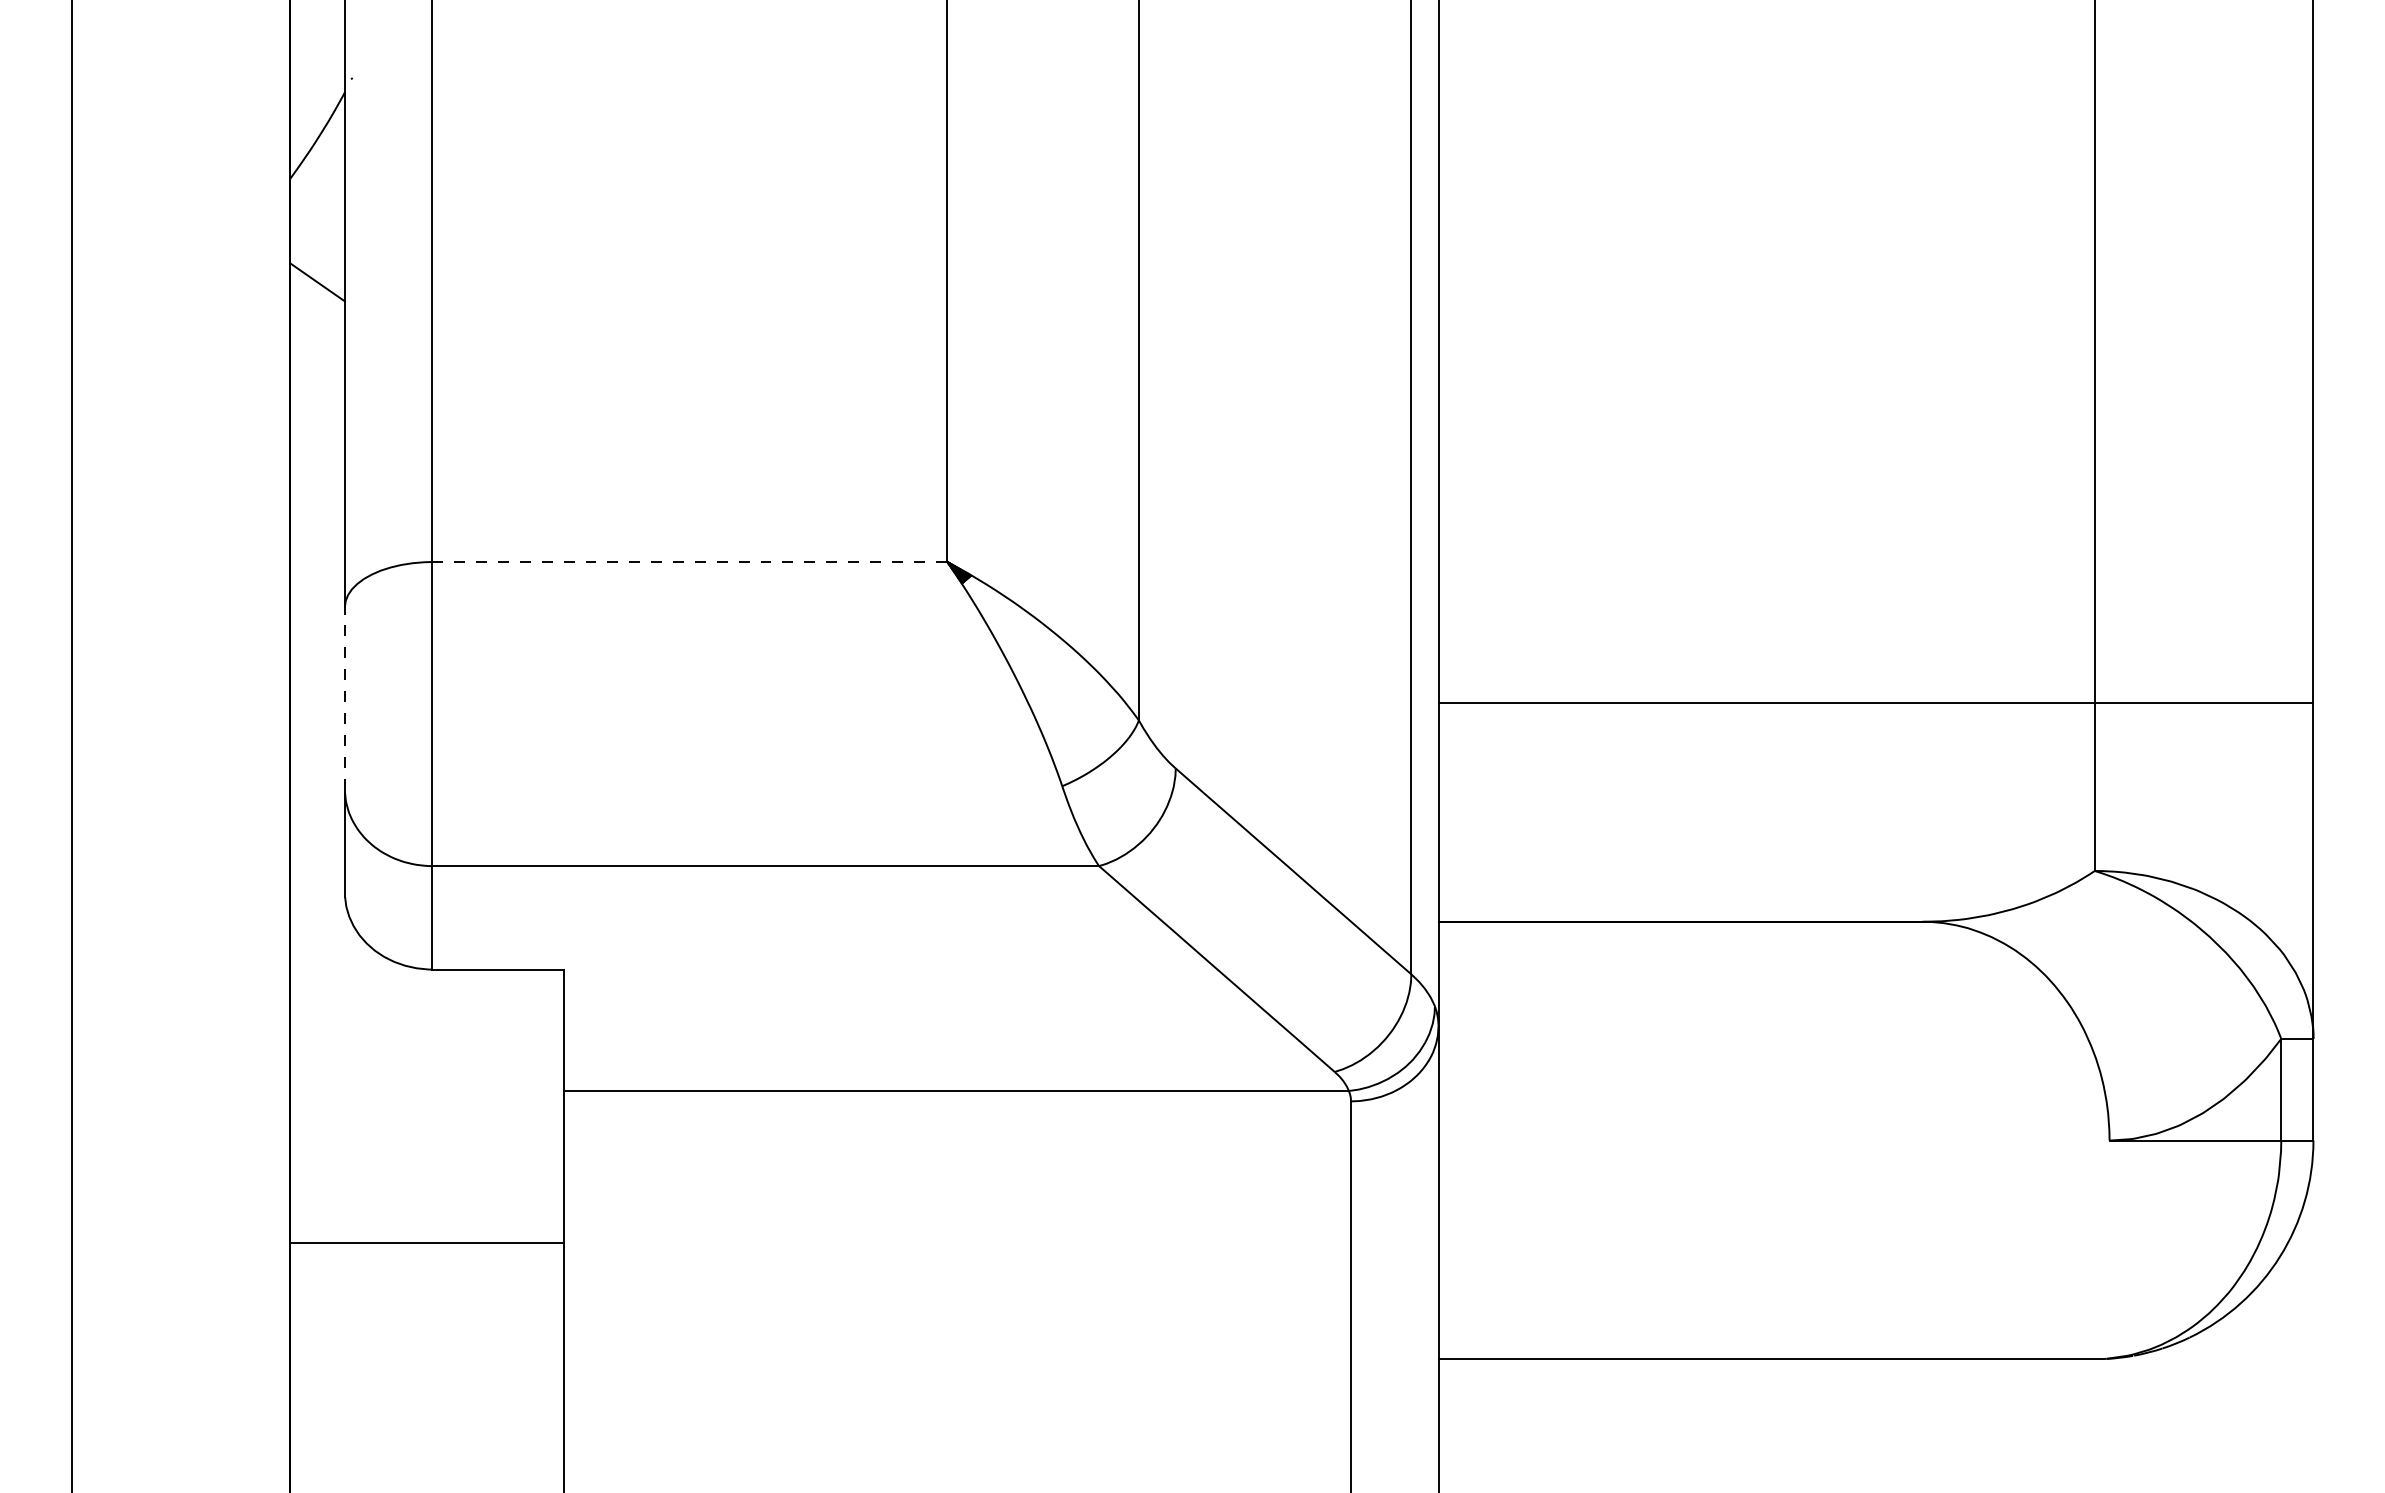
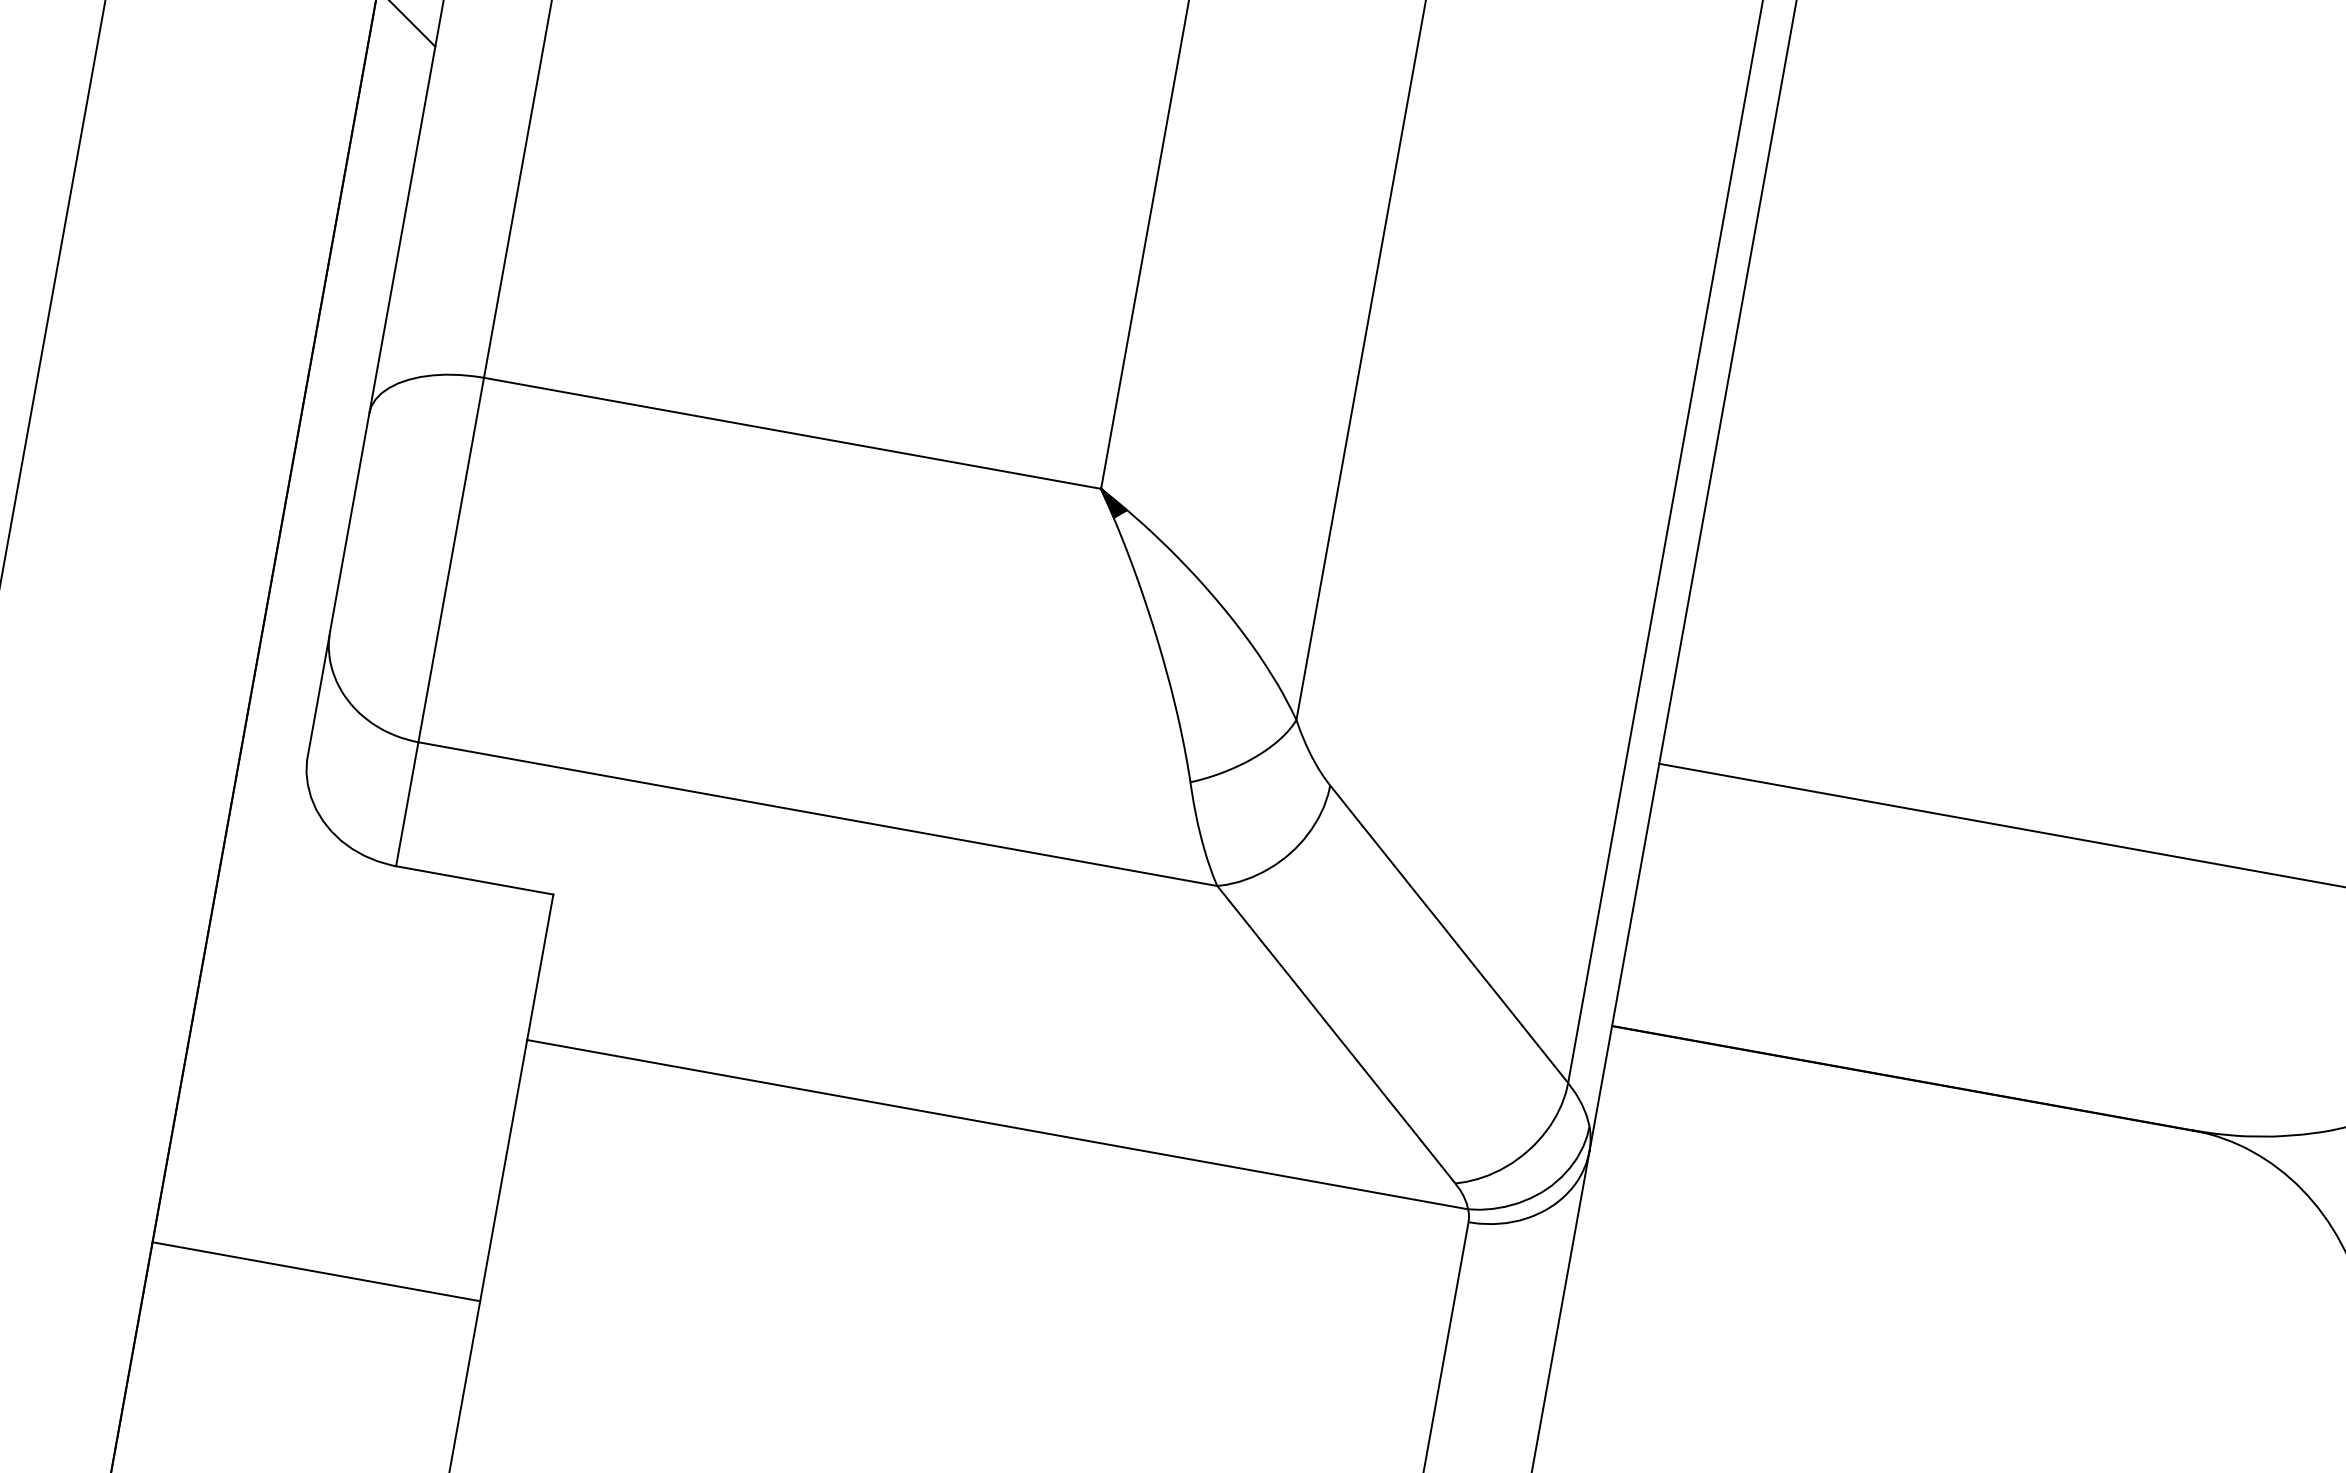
line: (690, 562) -> (793, 434), dashed -> solid
line: (344, 697) -> (349, 521), dashed -> solid
line: (426, 1242) -> (315, 1271), moved

